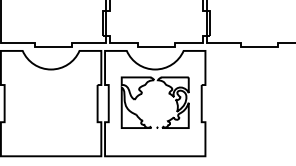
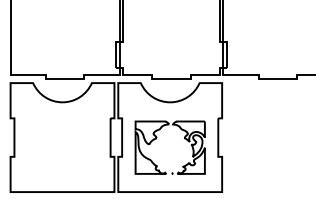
part: (141, 94) -> (156, 139), moved

